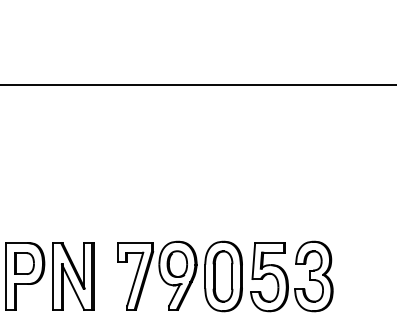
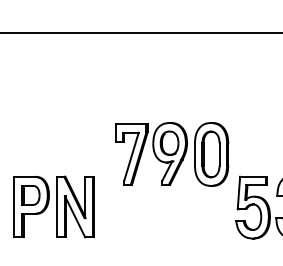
part: (179, 276) -> (171, 154), moved

